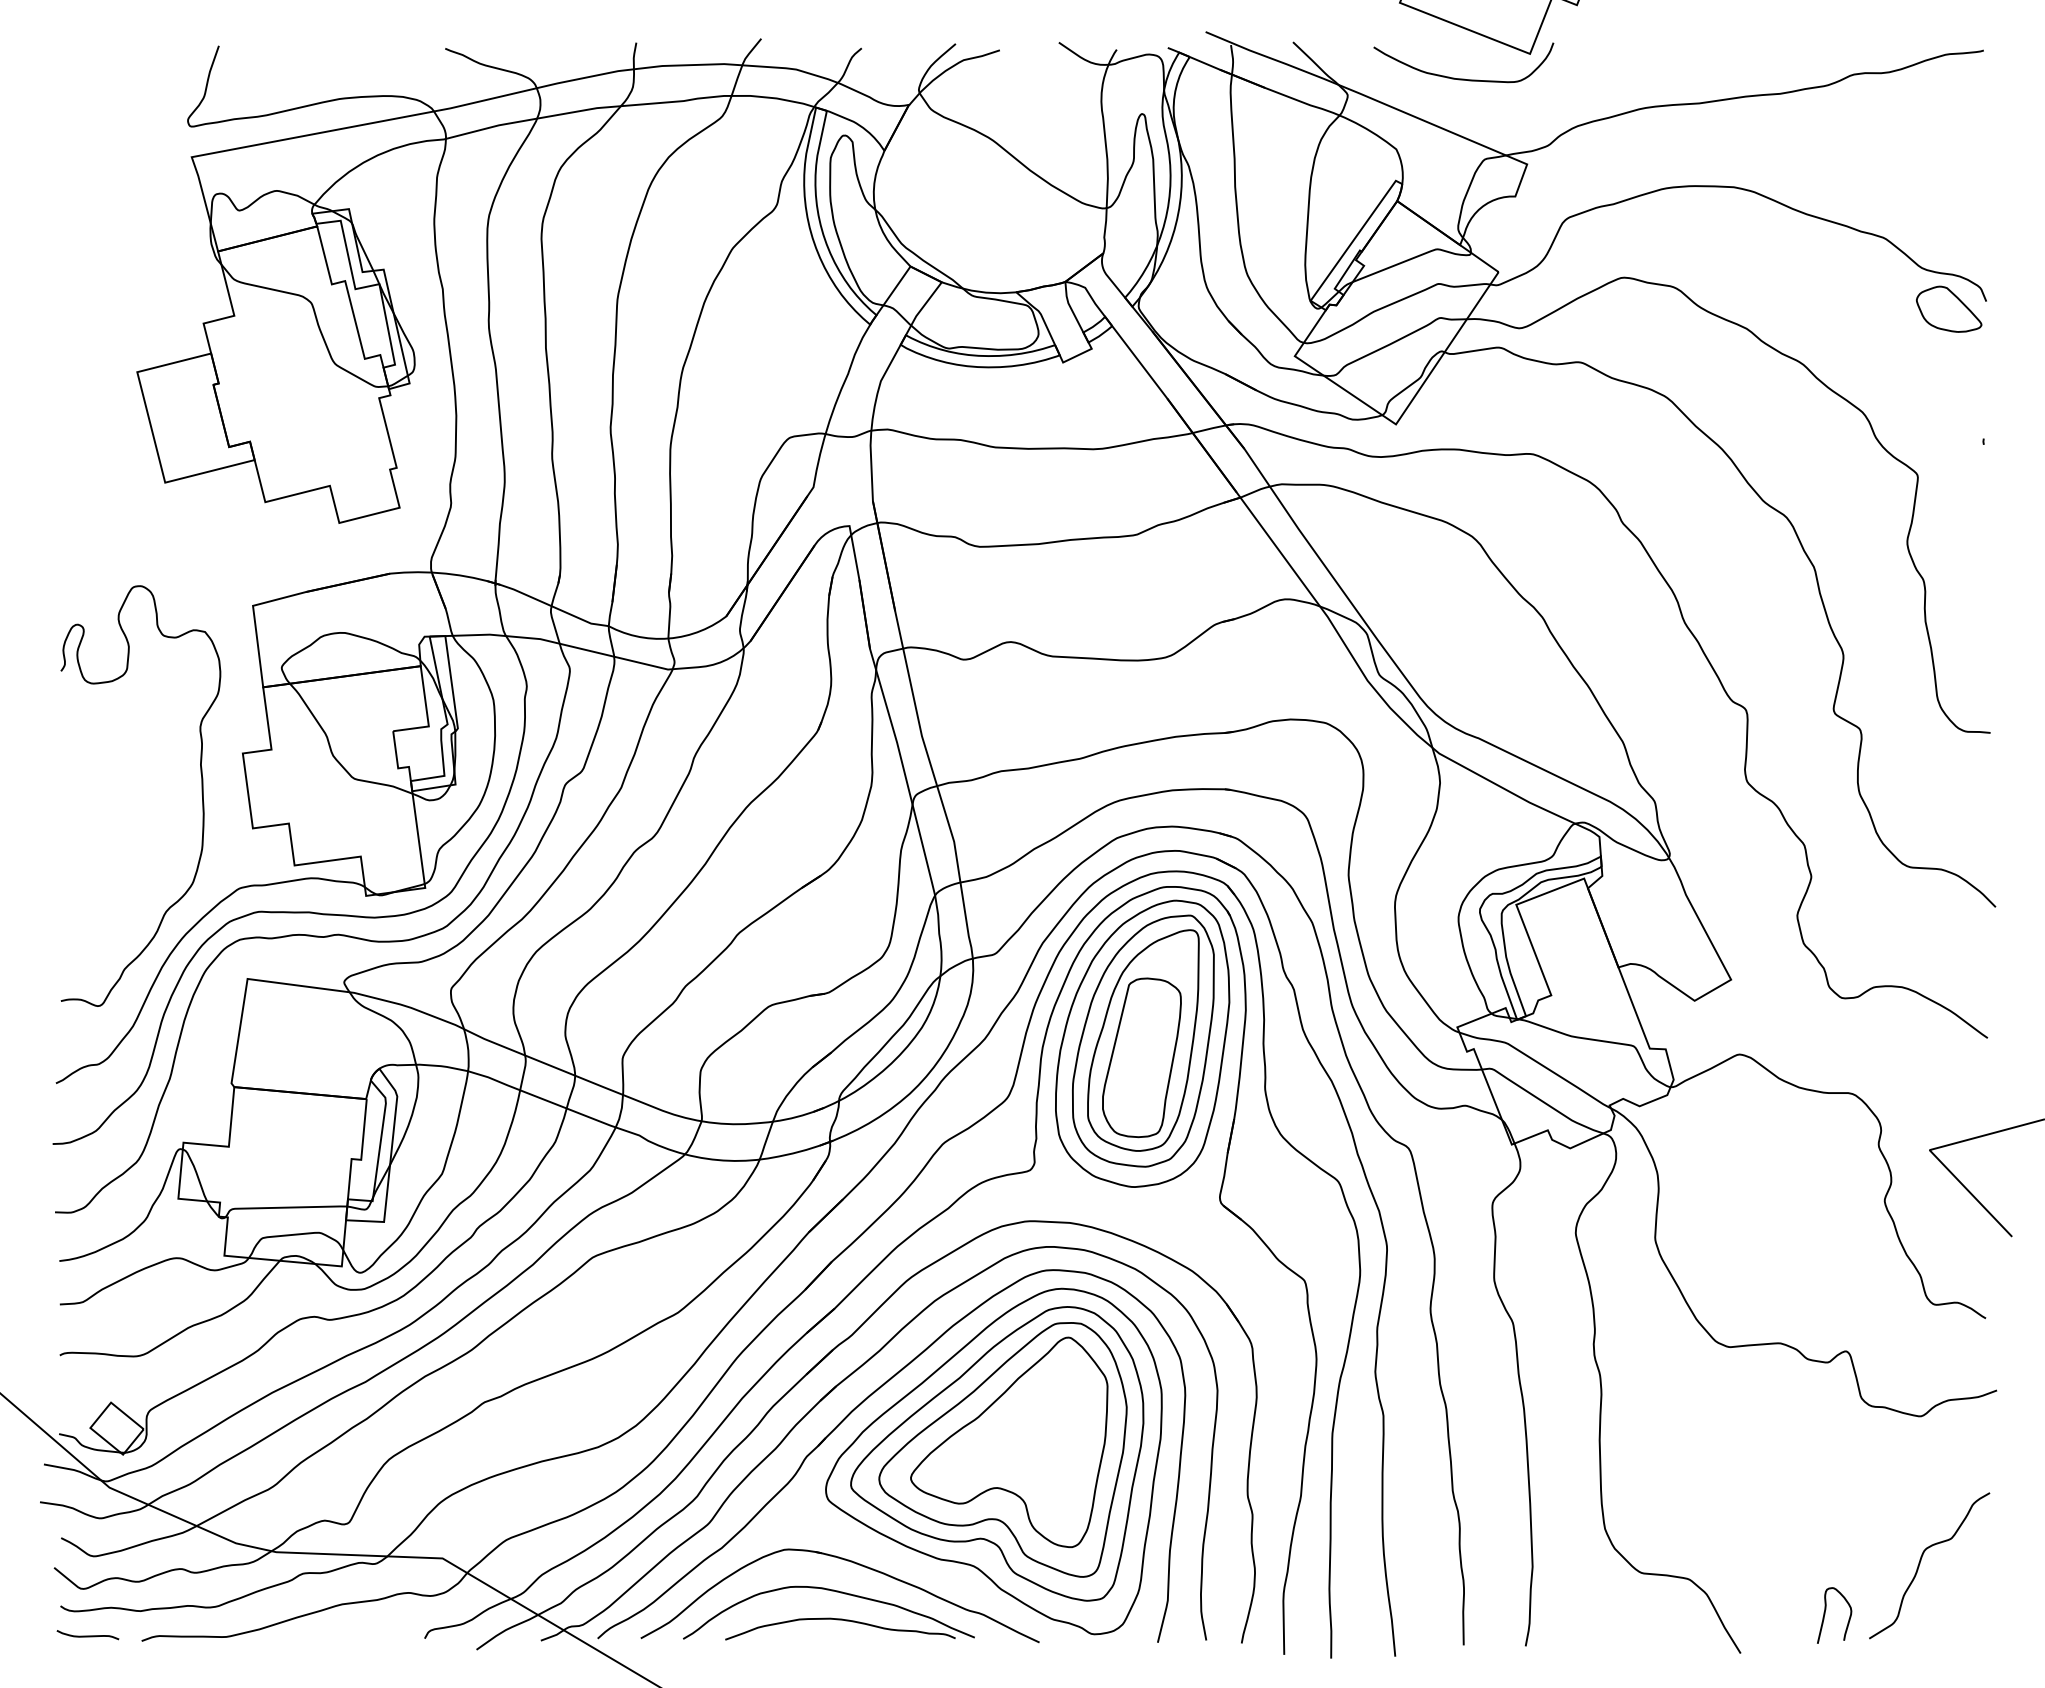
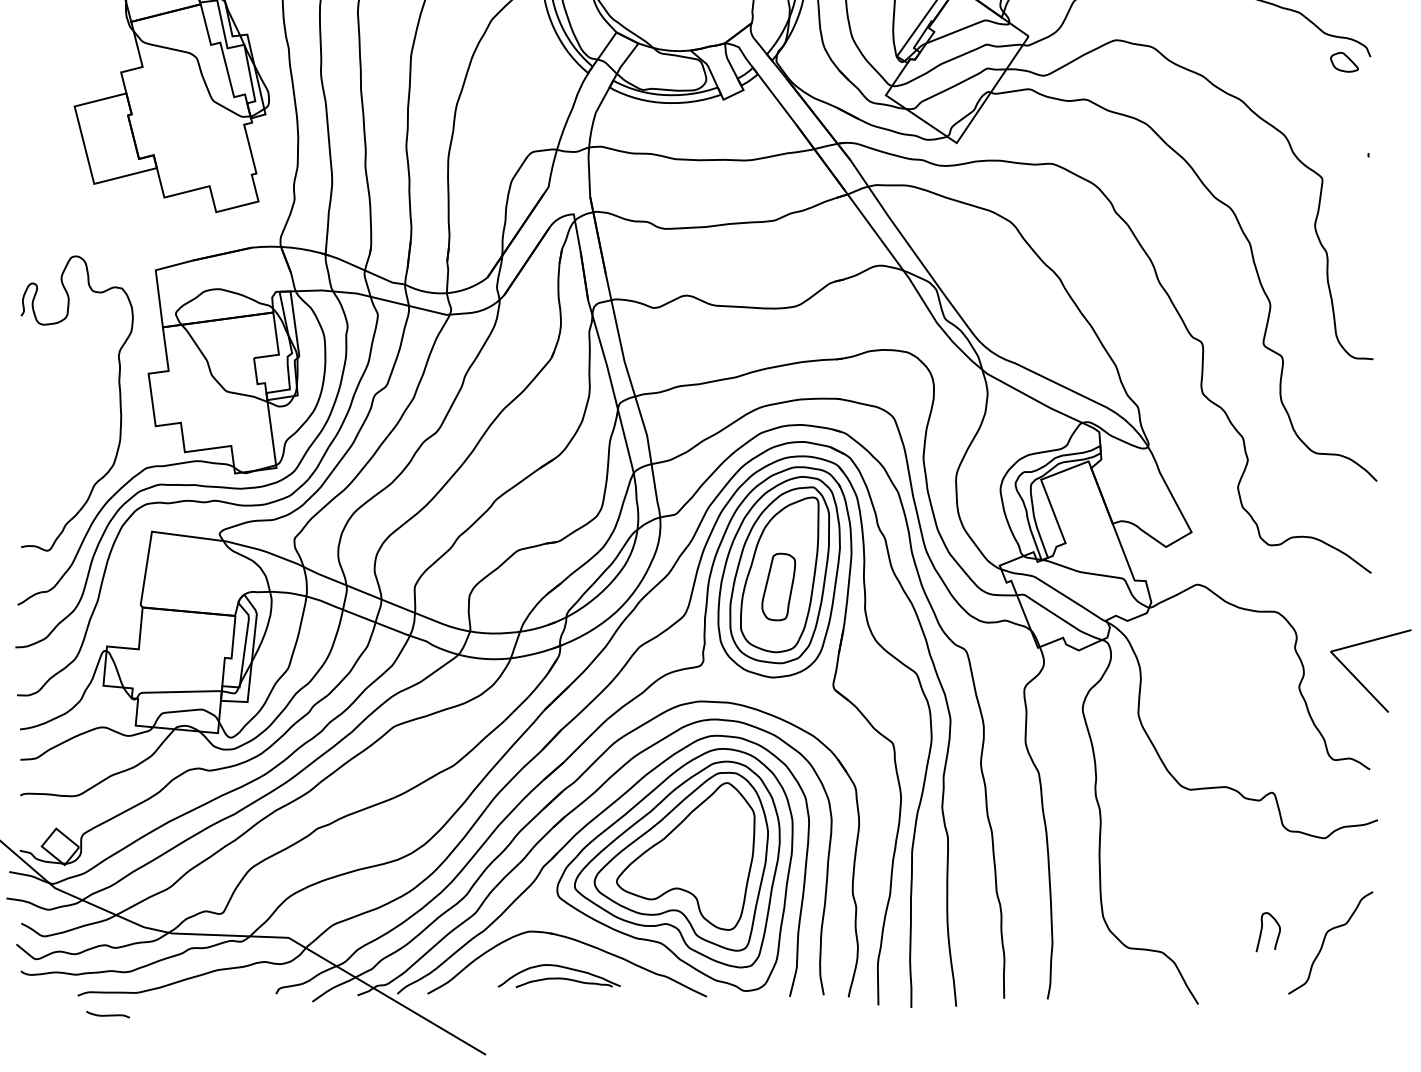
part: (1949, 308) -> (1344, 61), size x0.6
part: (1141, 1057) -> (778, 586), size x0.6
part: (828, 1612) -> (559, 975), size x0.6
curve: (1825, 1614) -> (1261, 931), moved
curve: (87, 1635) -> (107, 1014), moved

